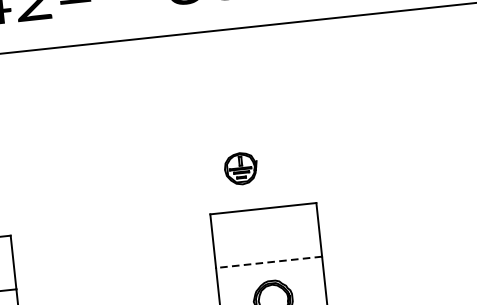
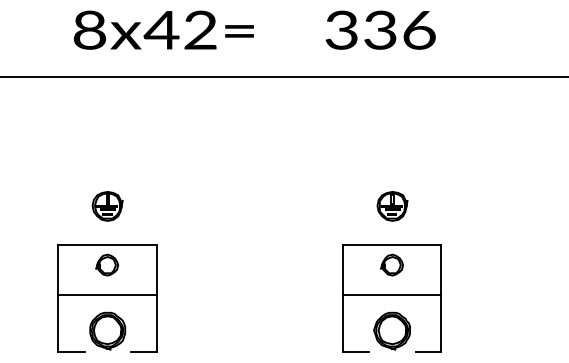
part: (241, 168) -> (392, 206), moved
part: (264, 229) -> (391, 264), added
line: (268, 262) -> (391, 295), dashed -> solid

